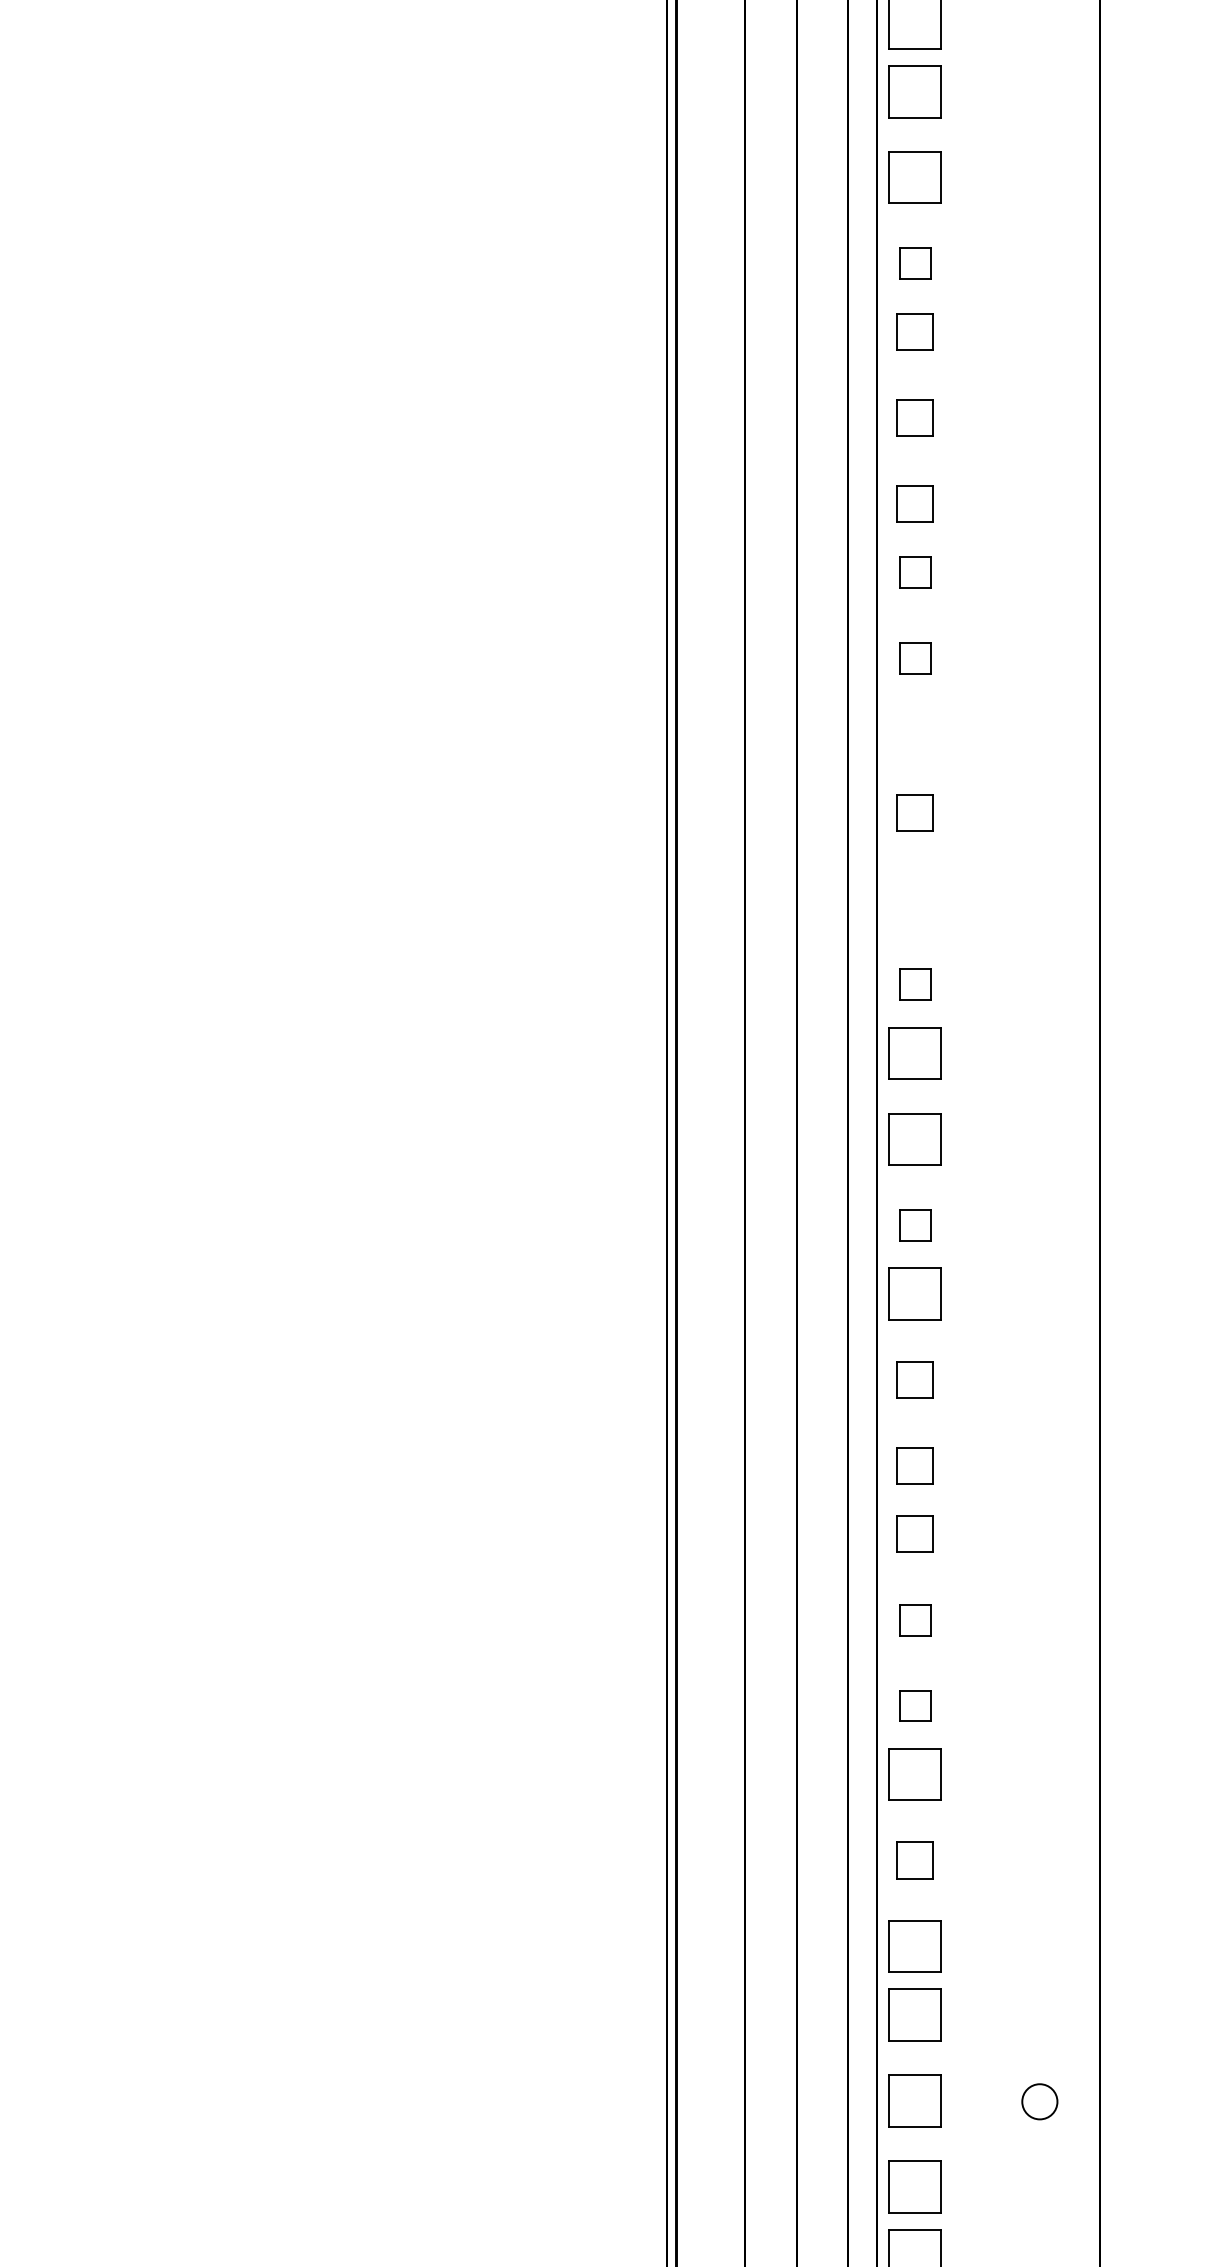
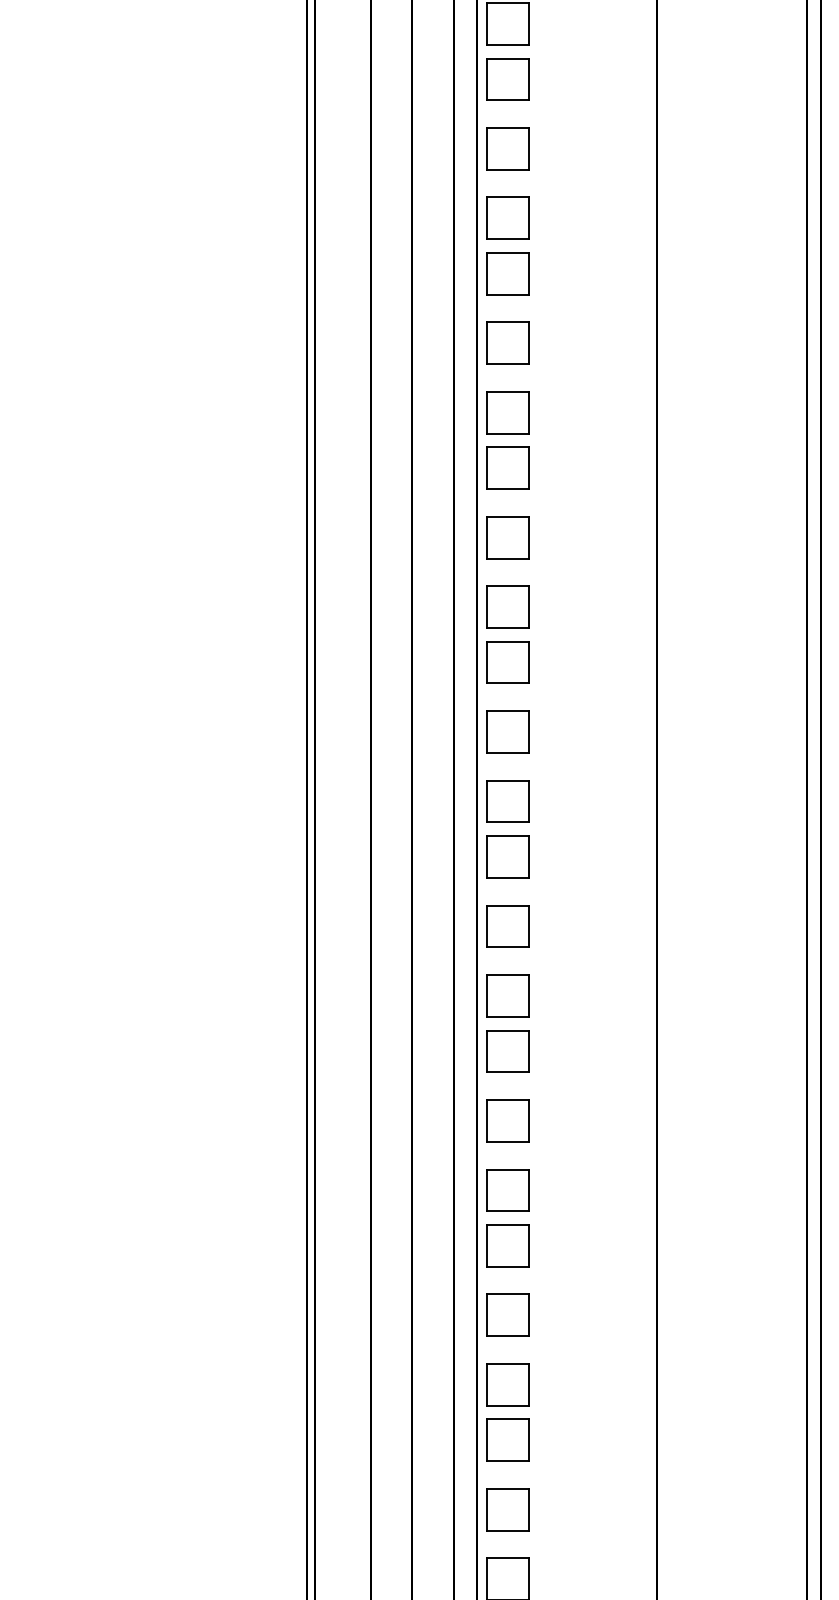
part: (914, 263) -> (507, 218), size x1.67
part: (914, 331) -> (507, 273), size x1.43
part: (914, 417) -> (507, 342), size x1.43
part: (914, 503) -> (507, 412), size x1.43
part: (914, 572) -> (507, 468), size x1.67
part: (914, 658) -> (507, 537), size x1.67
part: (914, 744) -> (507, 607), added
part: (914, 812) -> (507, 662), size x1.43
part: (914, 898) -> (507, 731), added
part: (914, 984) -> (507, 801), size x1.67
part: (914, 1224) -> (507, 995), size x1.67
part: (914, 1379) -> (507, 1120), size x1.43
part: (914, 1465) -> (507, 1190), size x1.43
part: (914, 1533) -> (507, 1245), size x1.43
part: (914, 1619) -> (507, 1314), size x1.67
part: (914, 1705) -> (507, 1384), size x1.67
part: (914, 1860) -> (507, 1509), size x1.43

